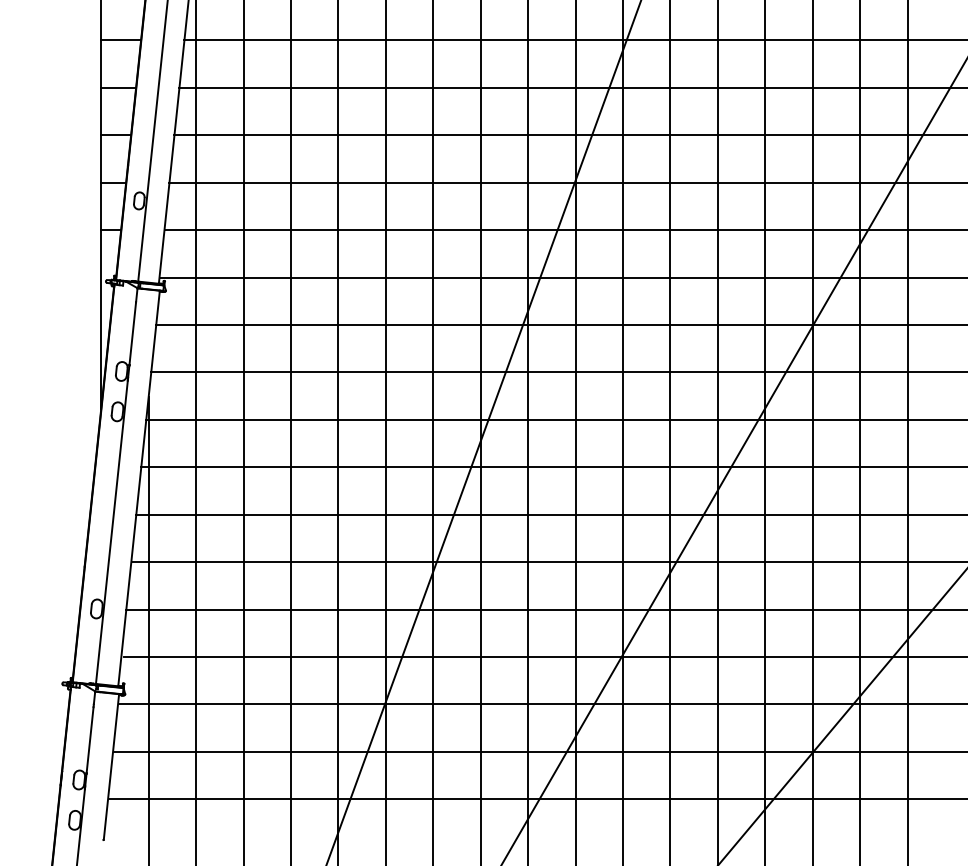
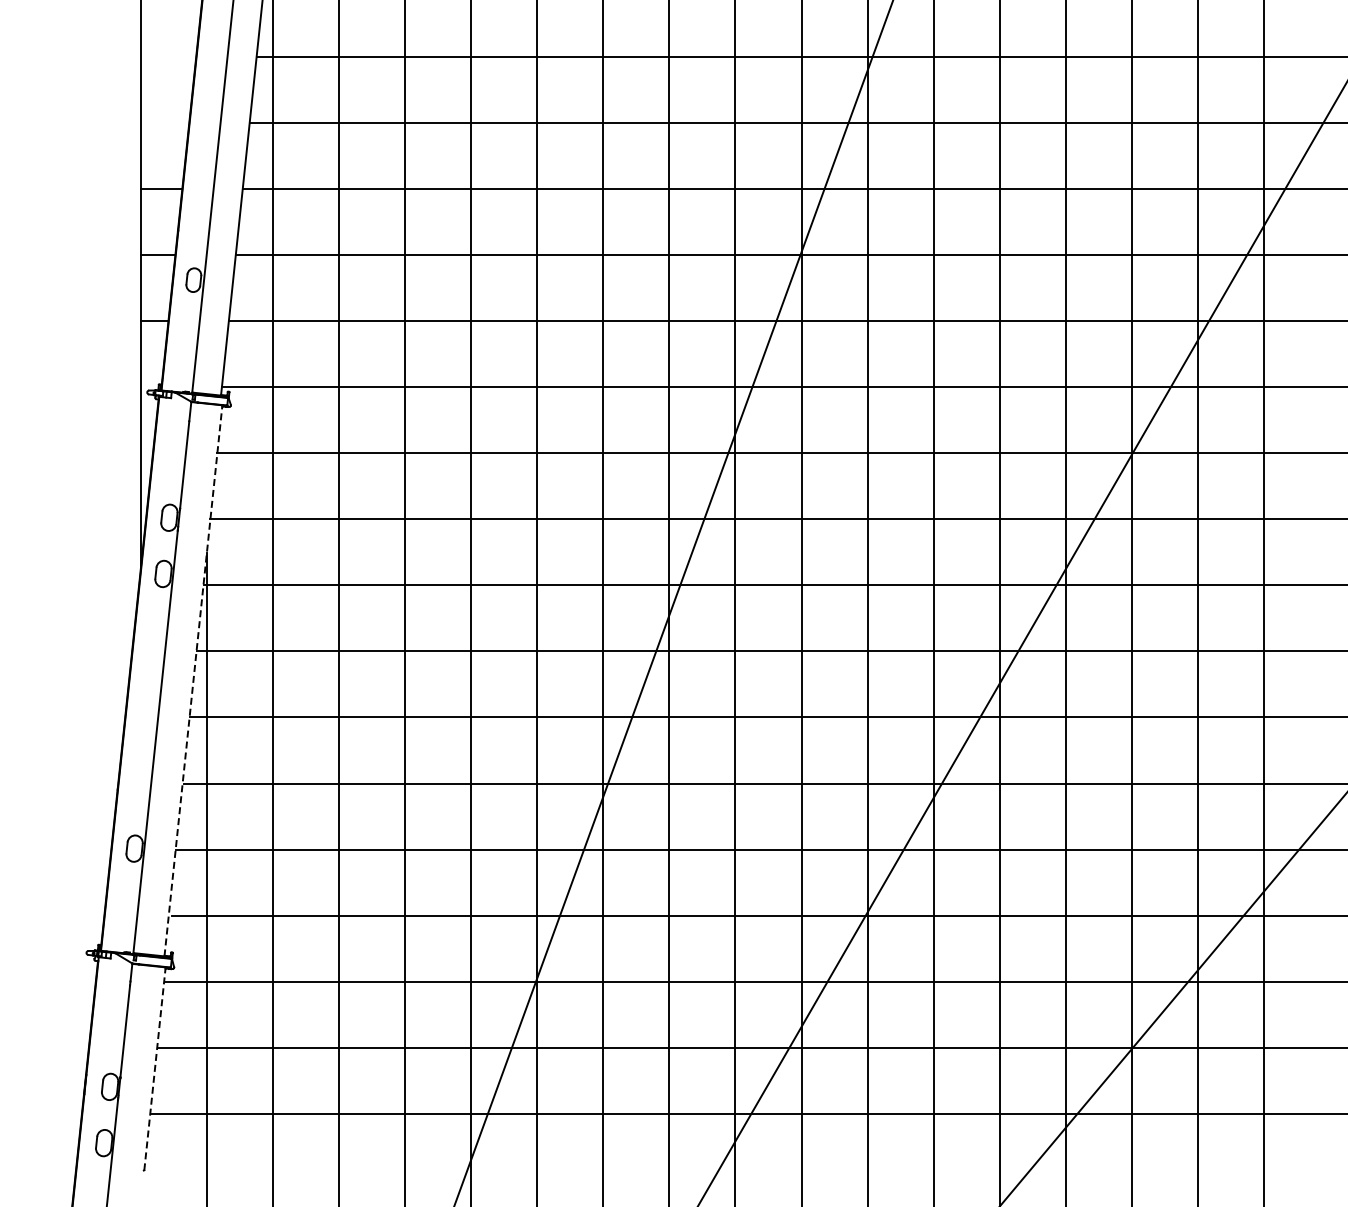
line: (121, 40) -> (168, 56), removed
line: (118, 87) -> (164, 122), removed
line: (139, 488) -> (193, 680), solid -> dashed
line: (111, 766) -> (155, 1068), solid -> dashed

